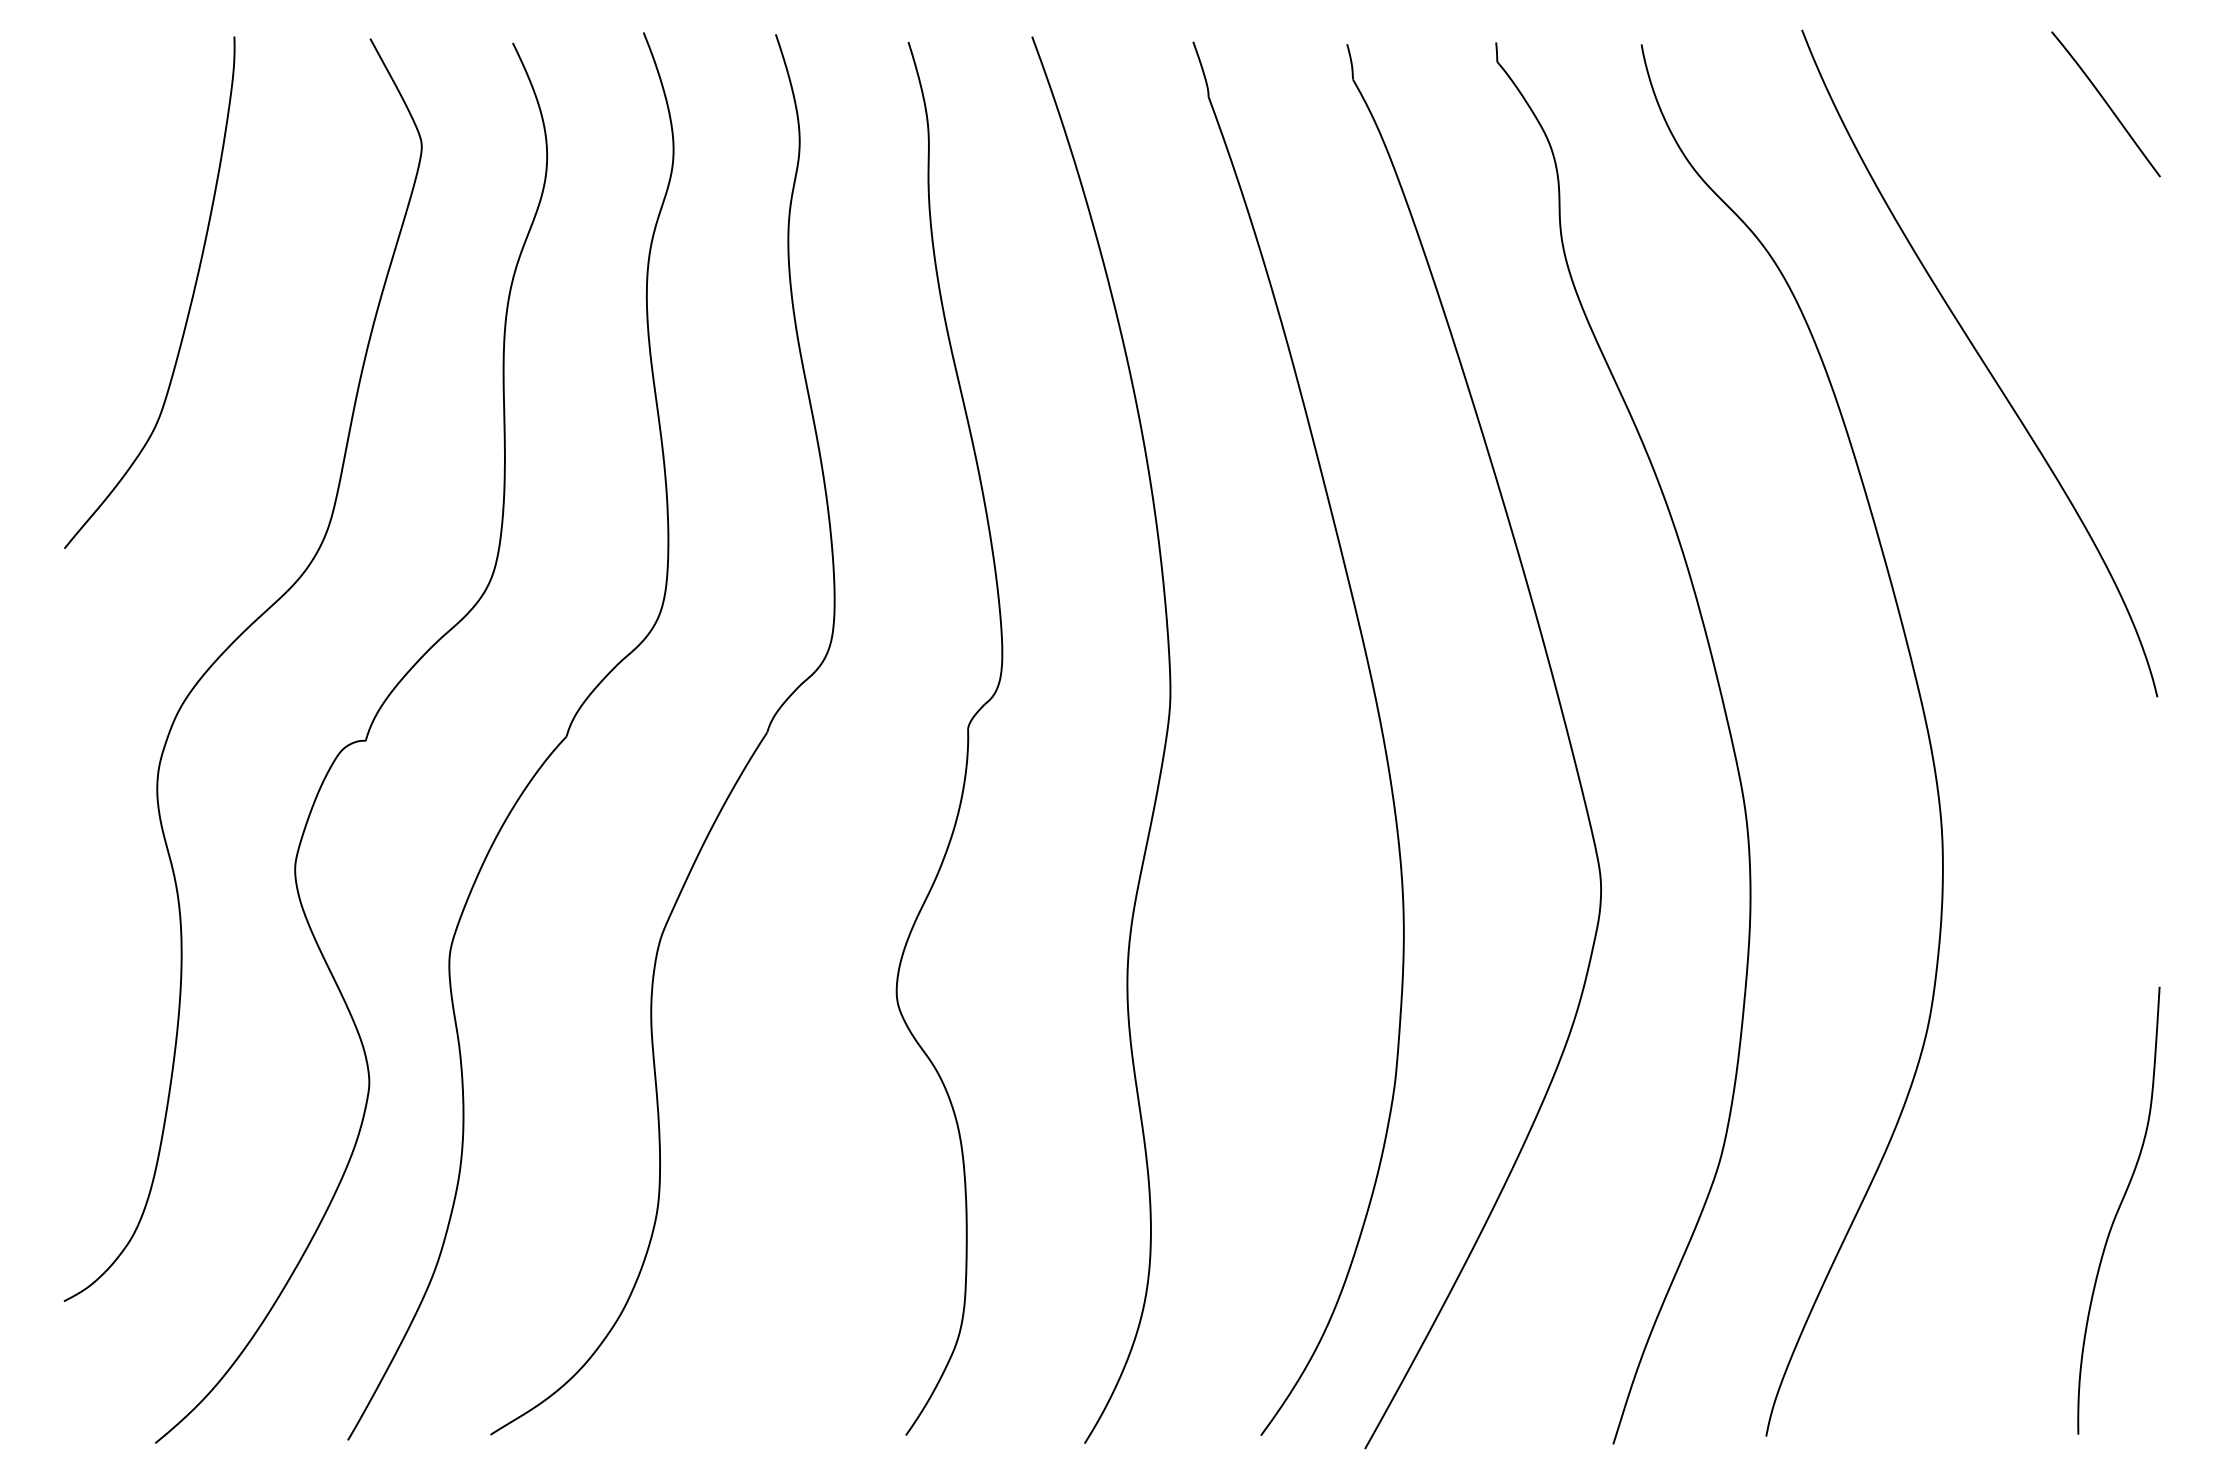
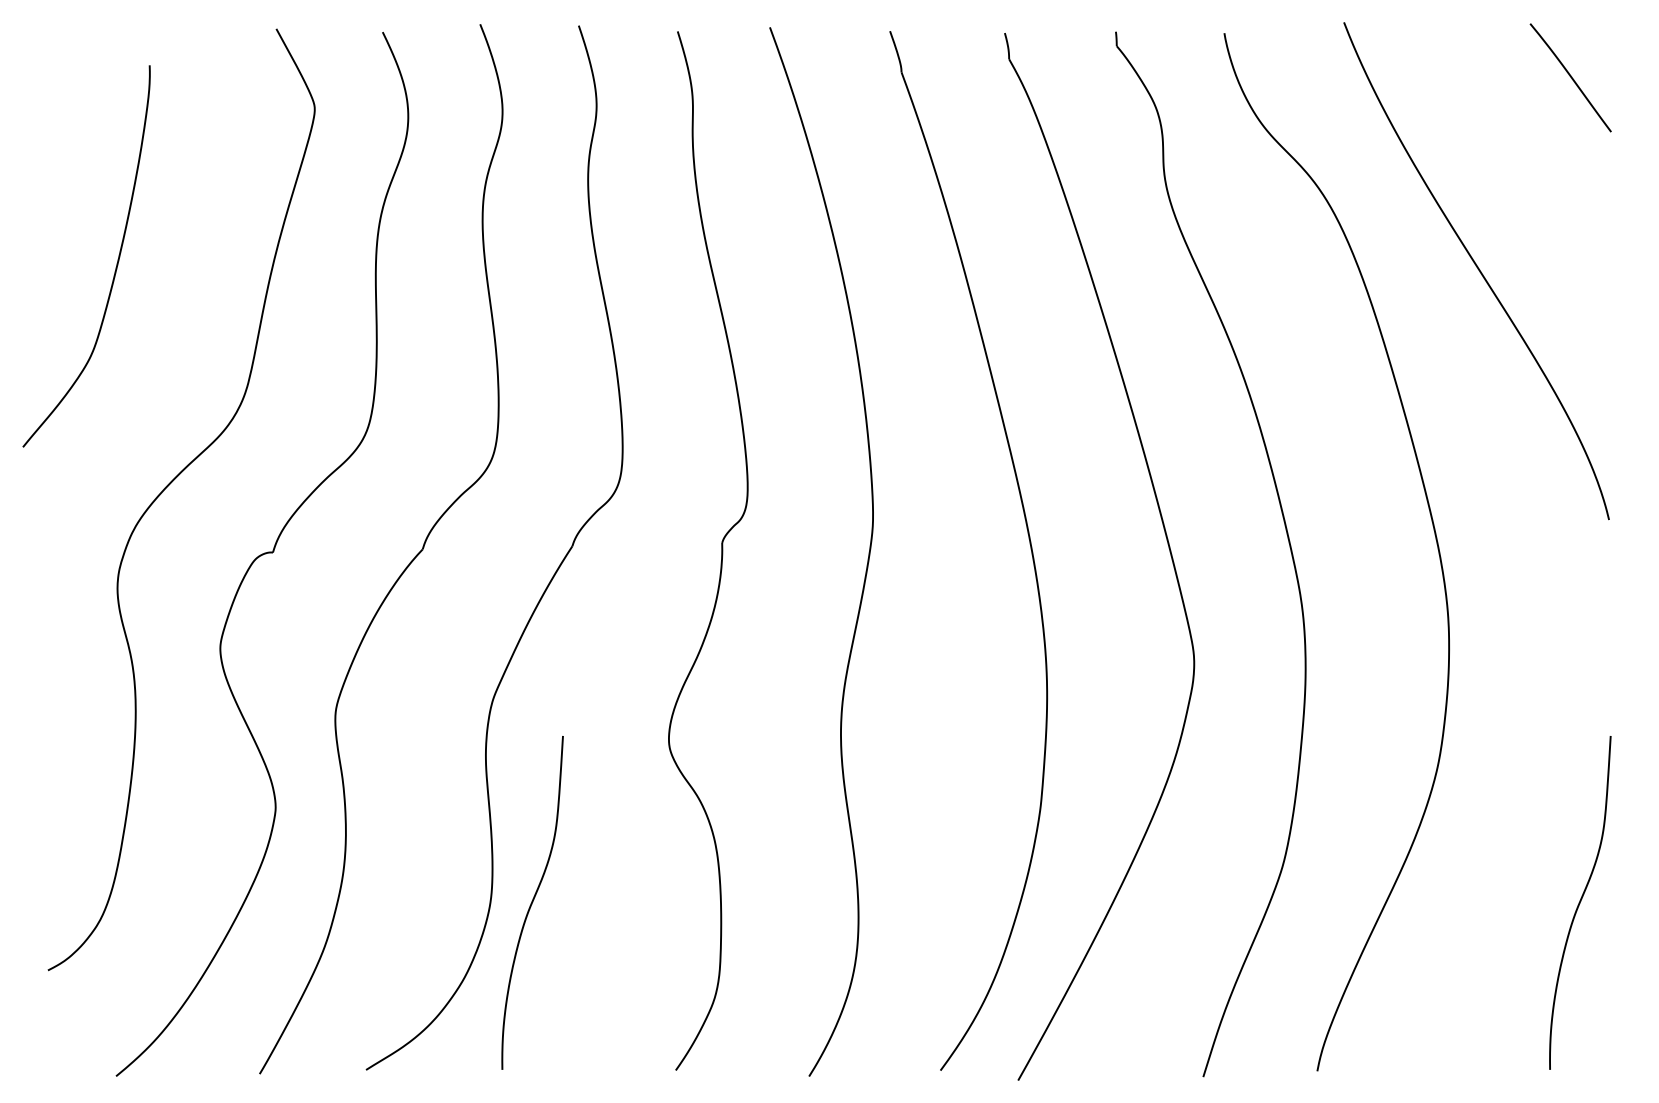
curve: (190, 301) -> (116, 262), moved
curve: (713, 1210) -> (532, 902), added

